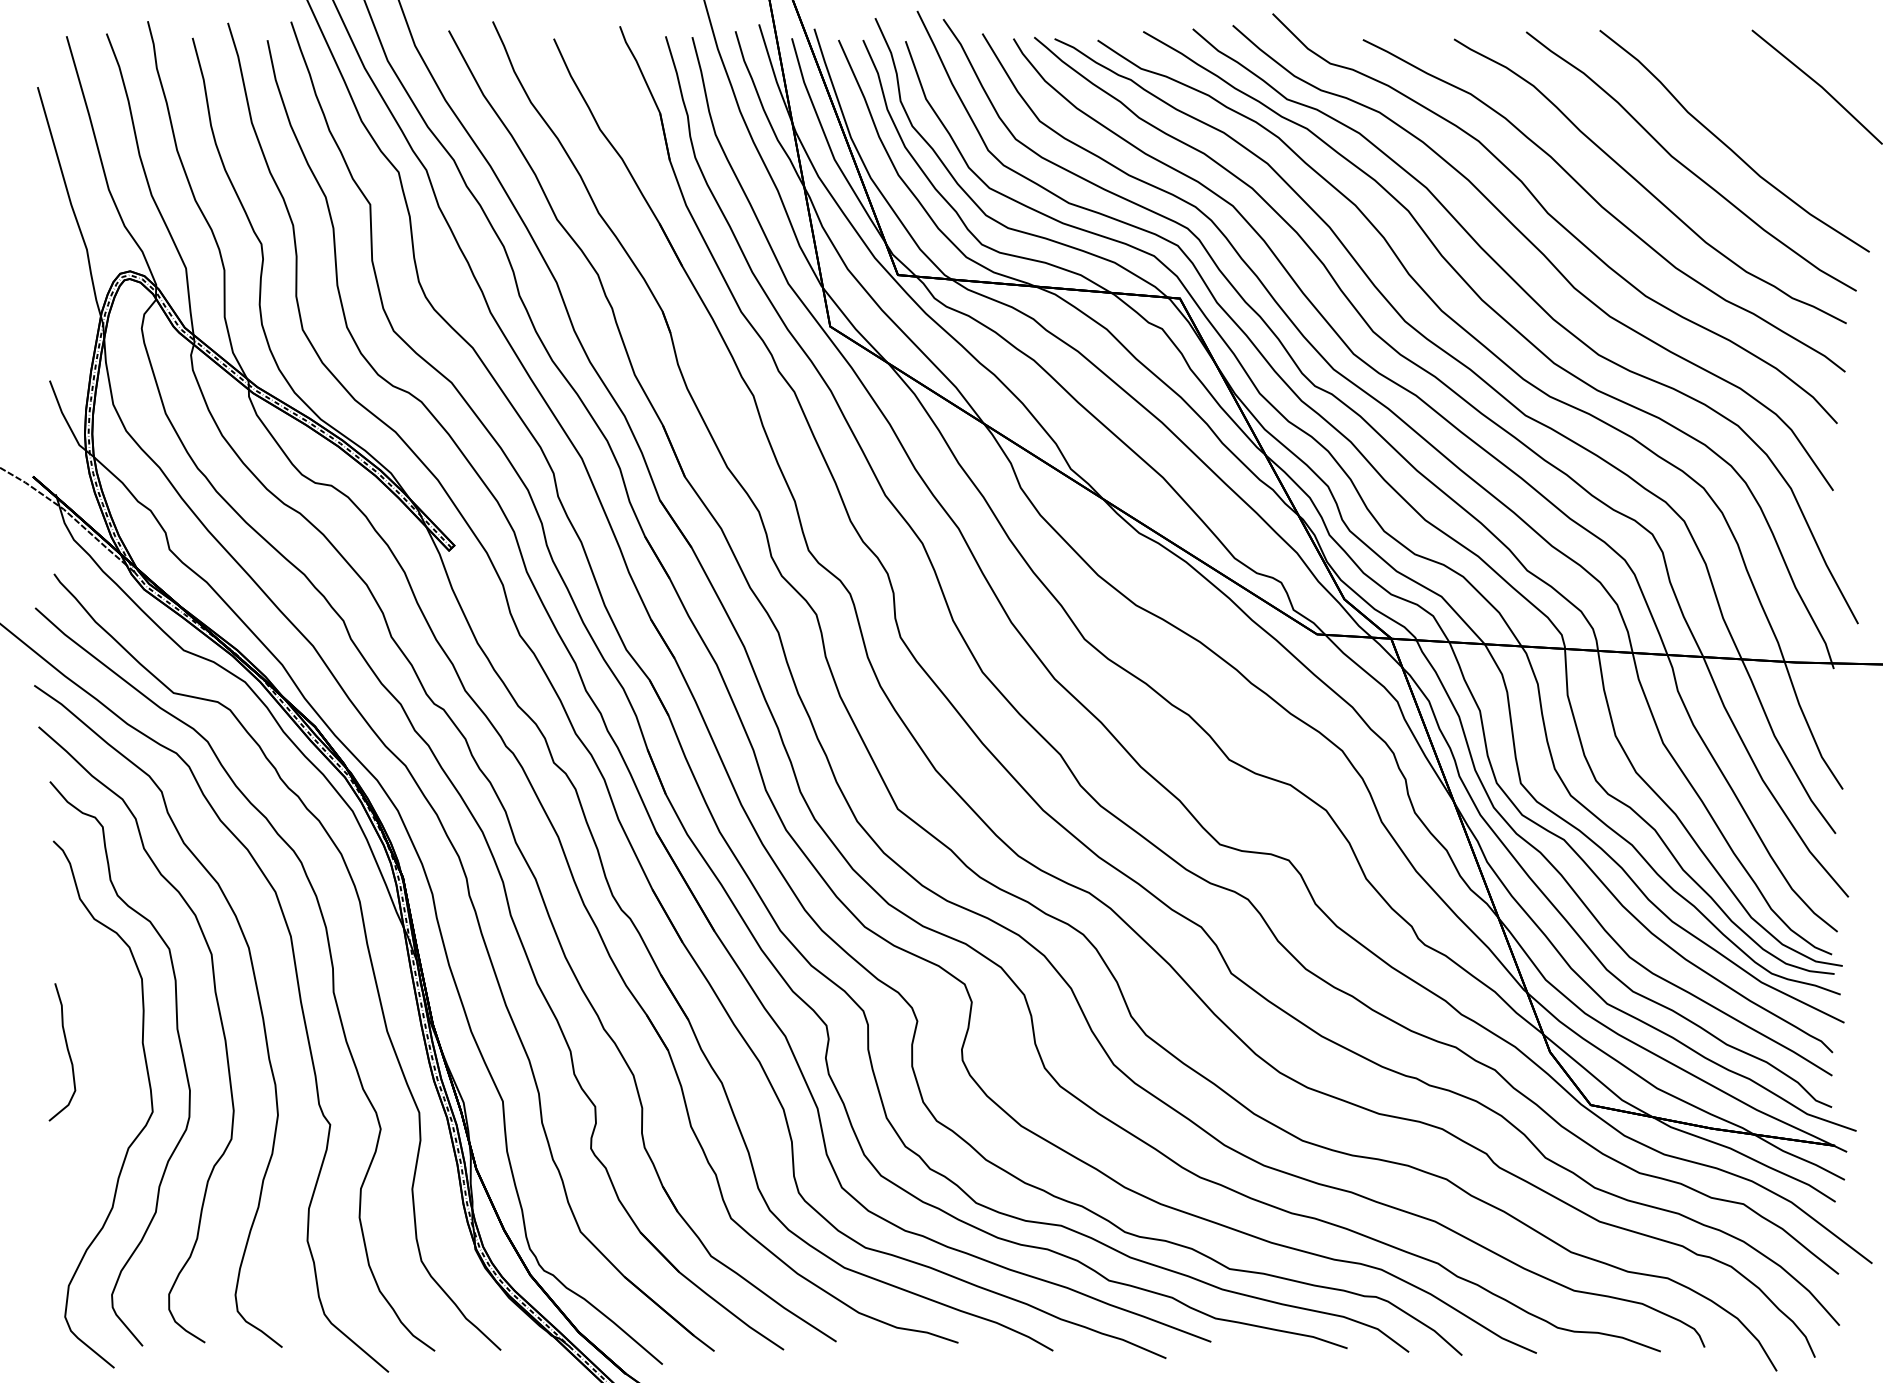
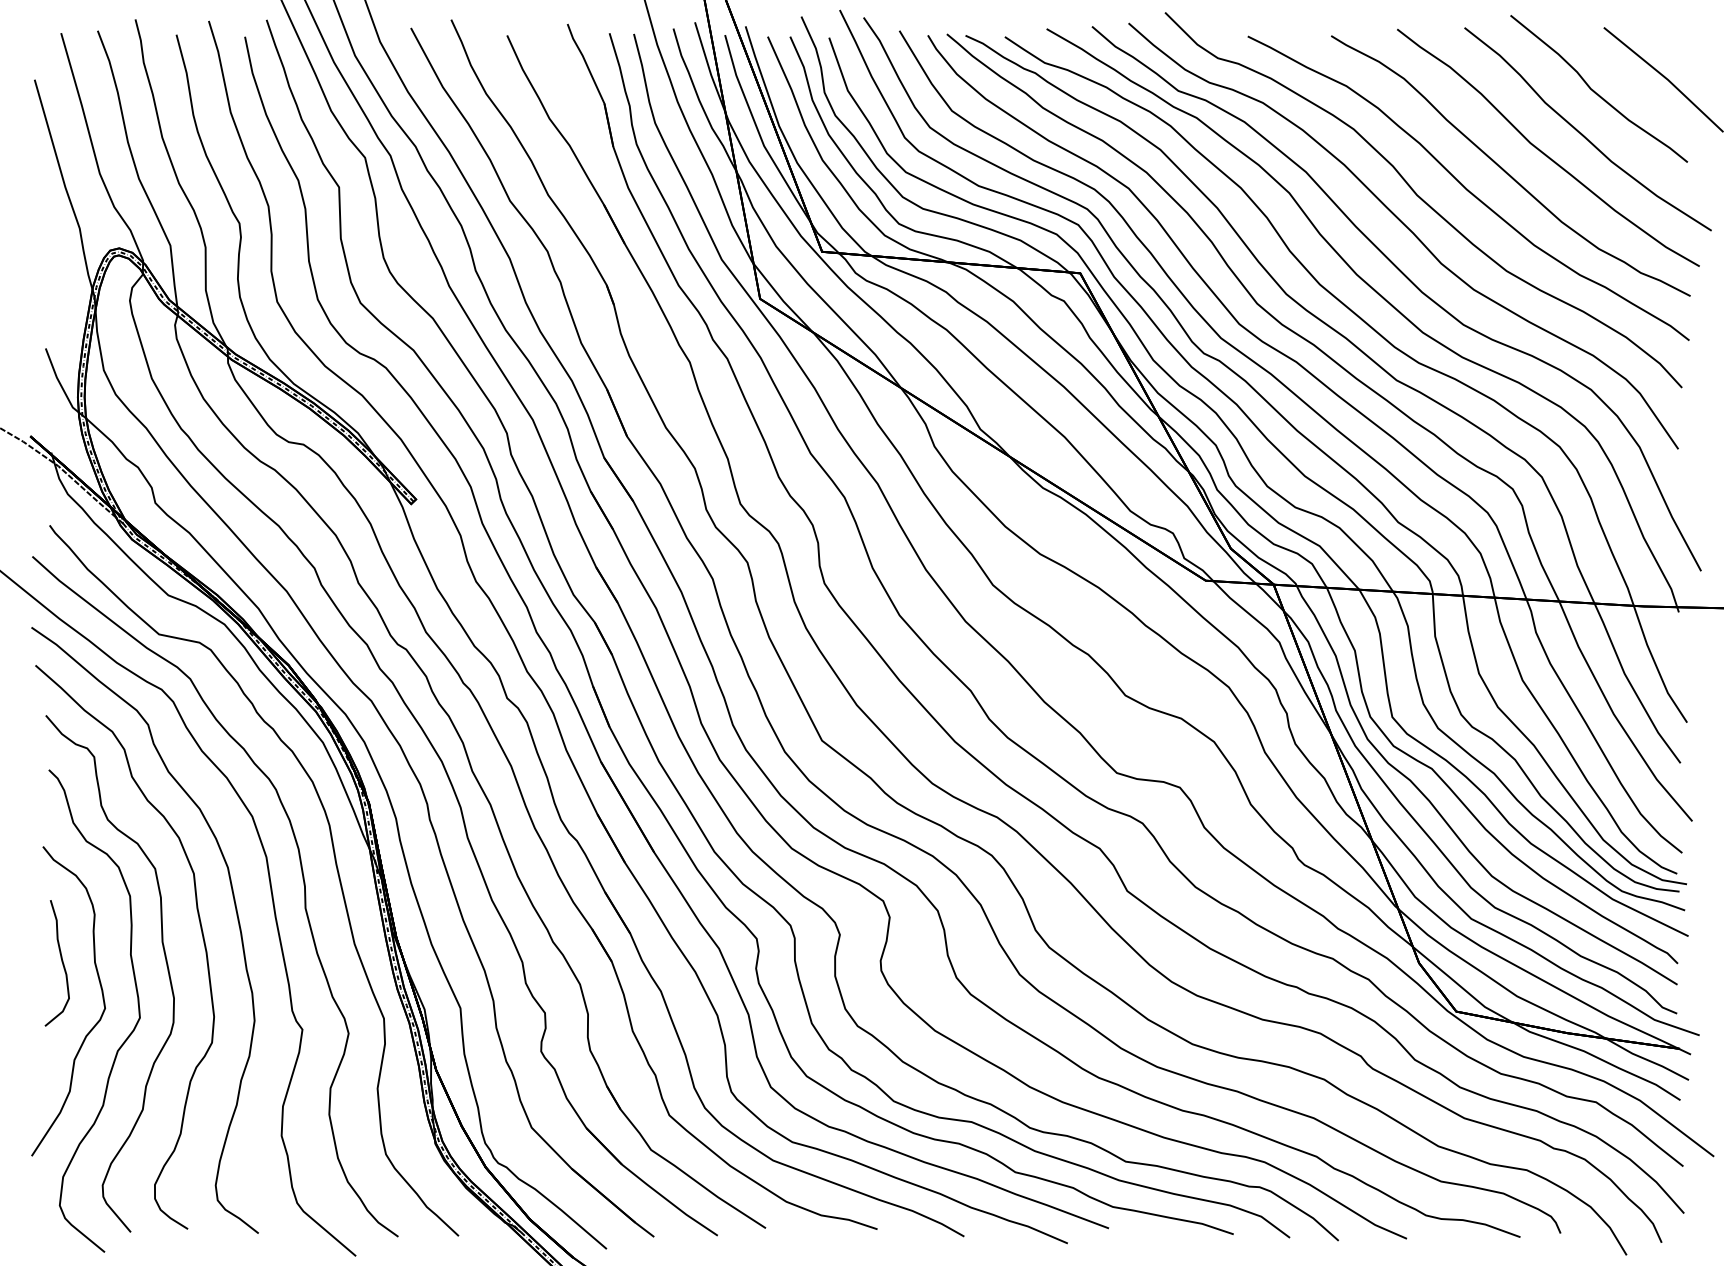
curve: (1742, 99) -> (1595, 91), added
curve: (111, 1089) -> (102, 997), added

